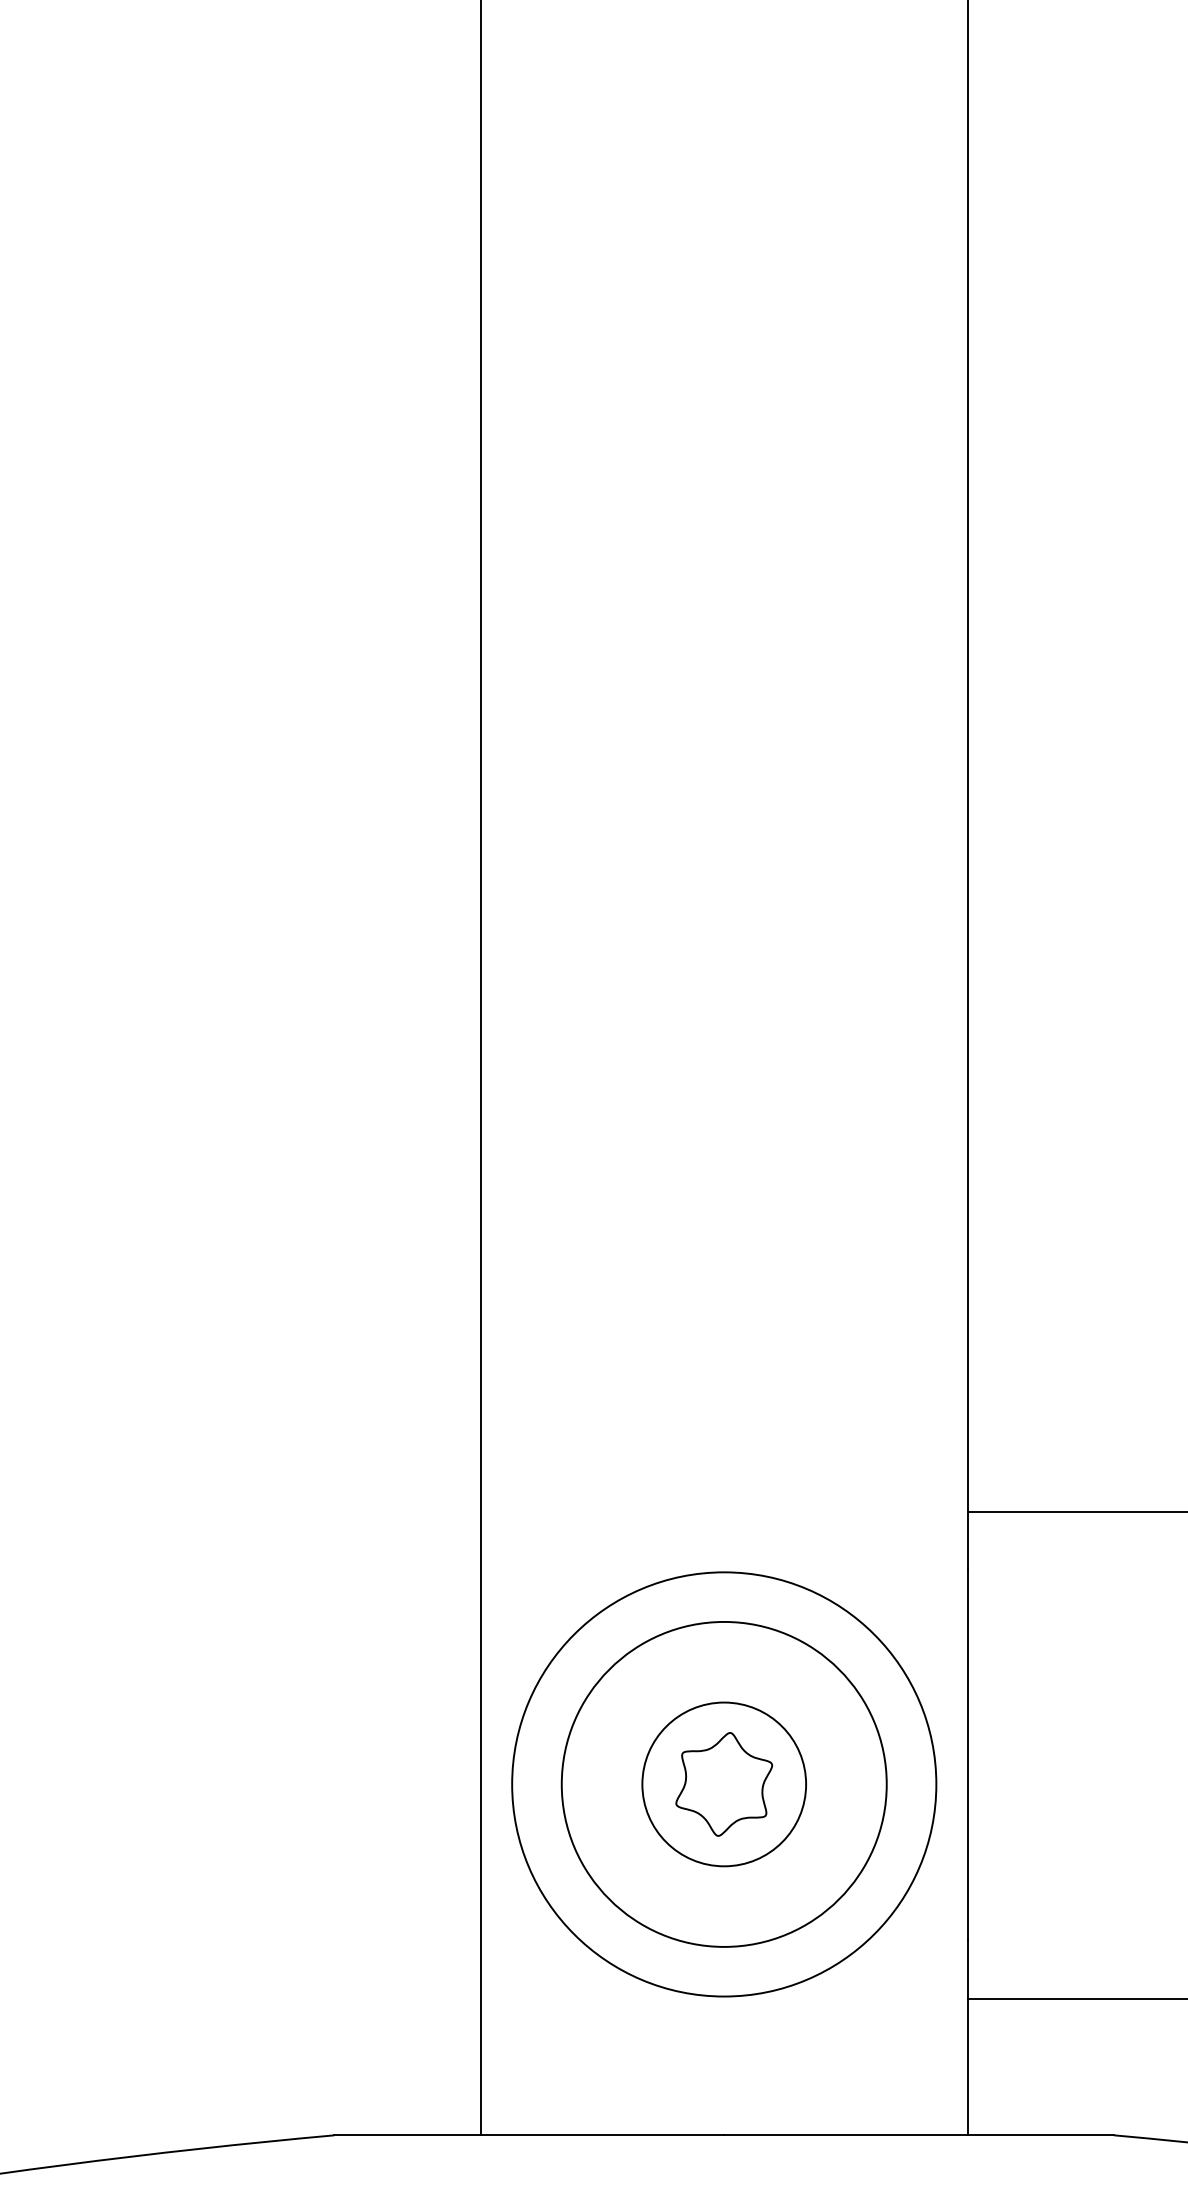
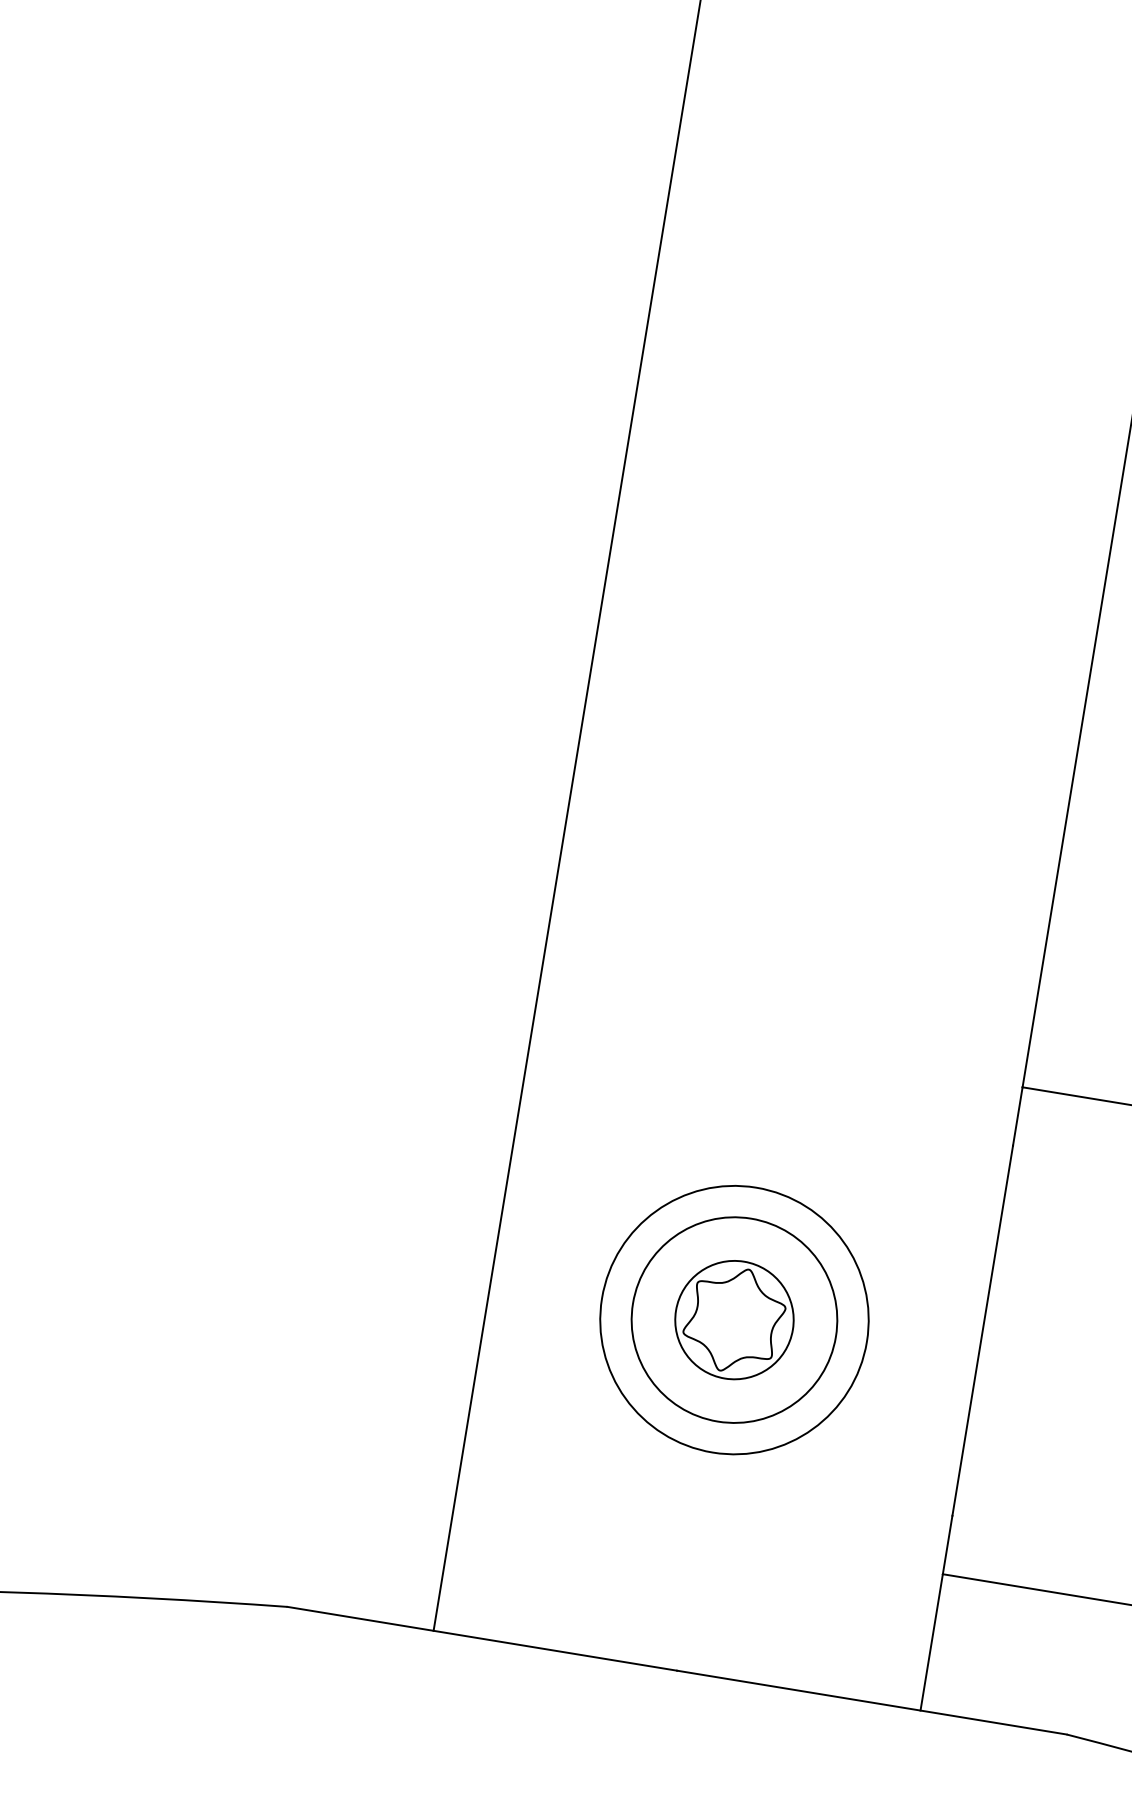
circle: (723, 1783) -> (733, 1319), size x0.62
circle: (723, 1783) -> (733, 1319), size x0.71
circle: (723, 1784) -> (733, 1320), size x0.62

